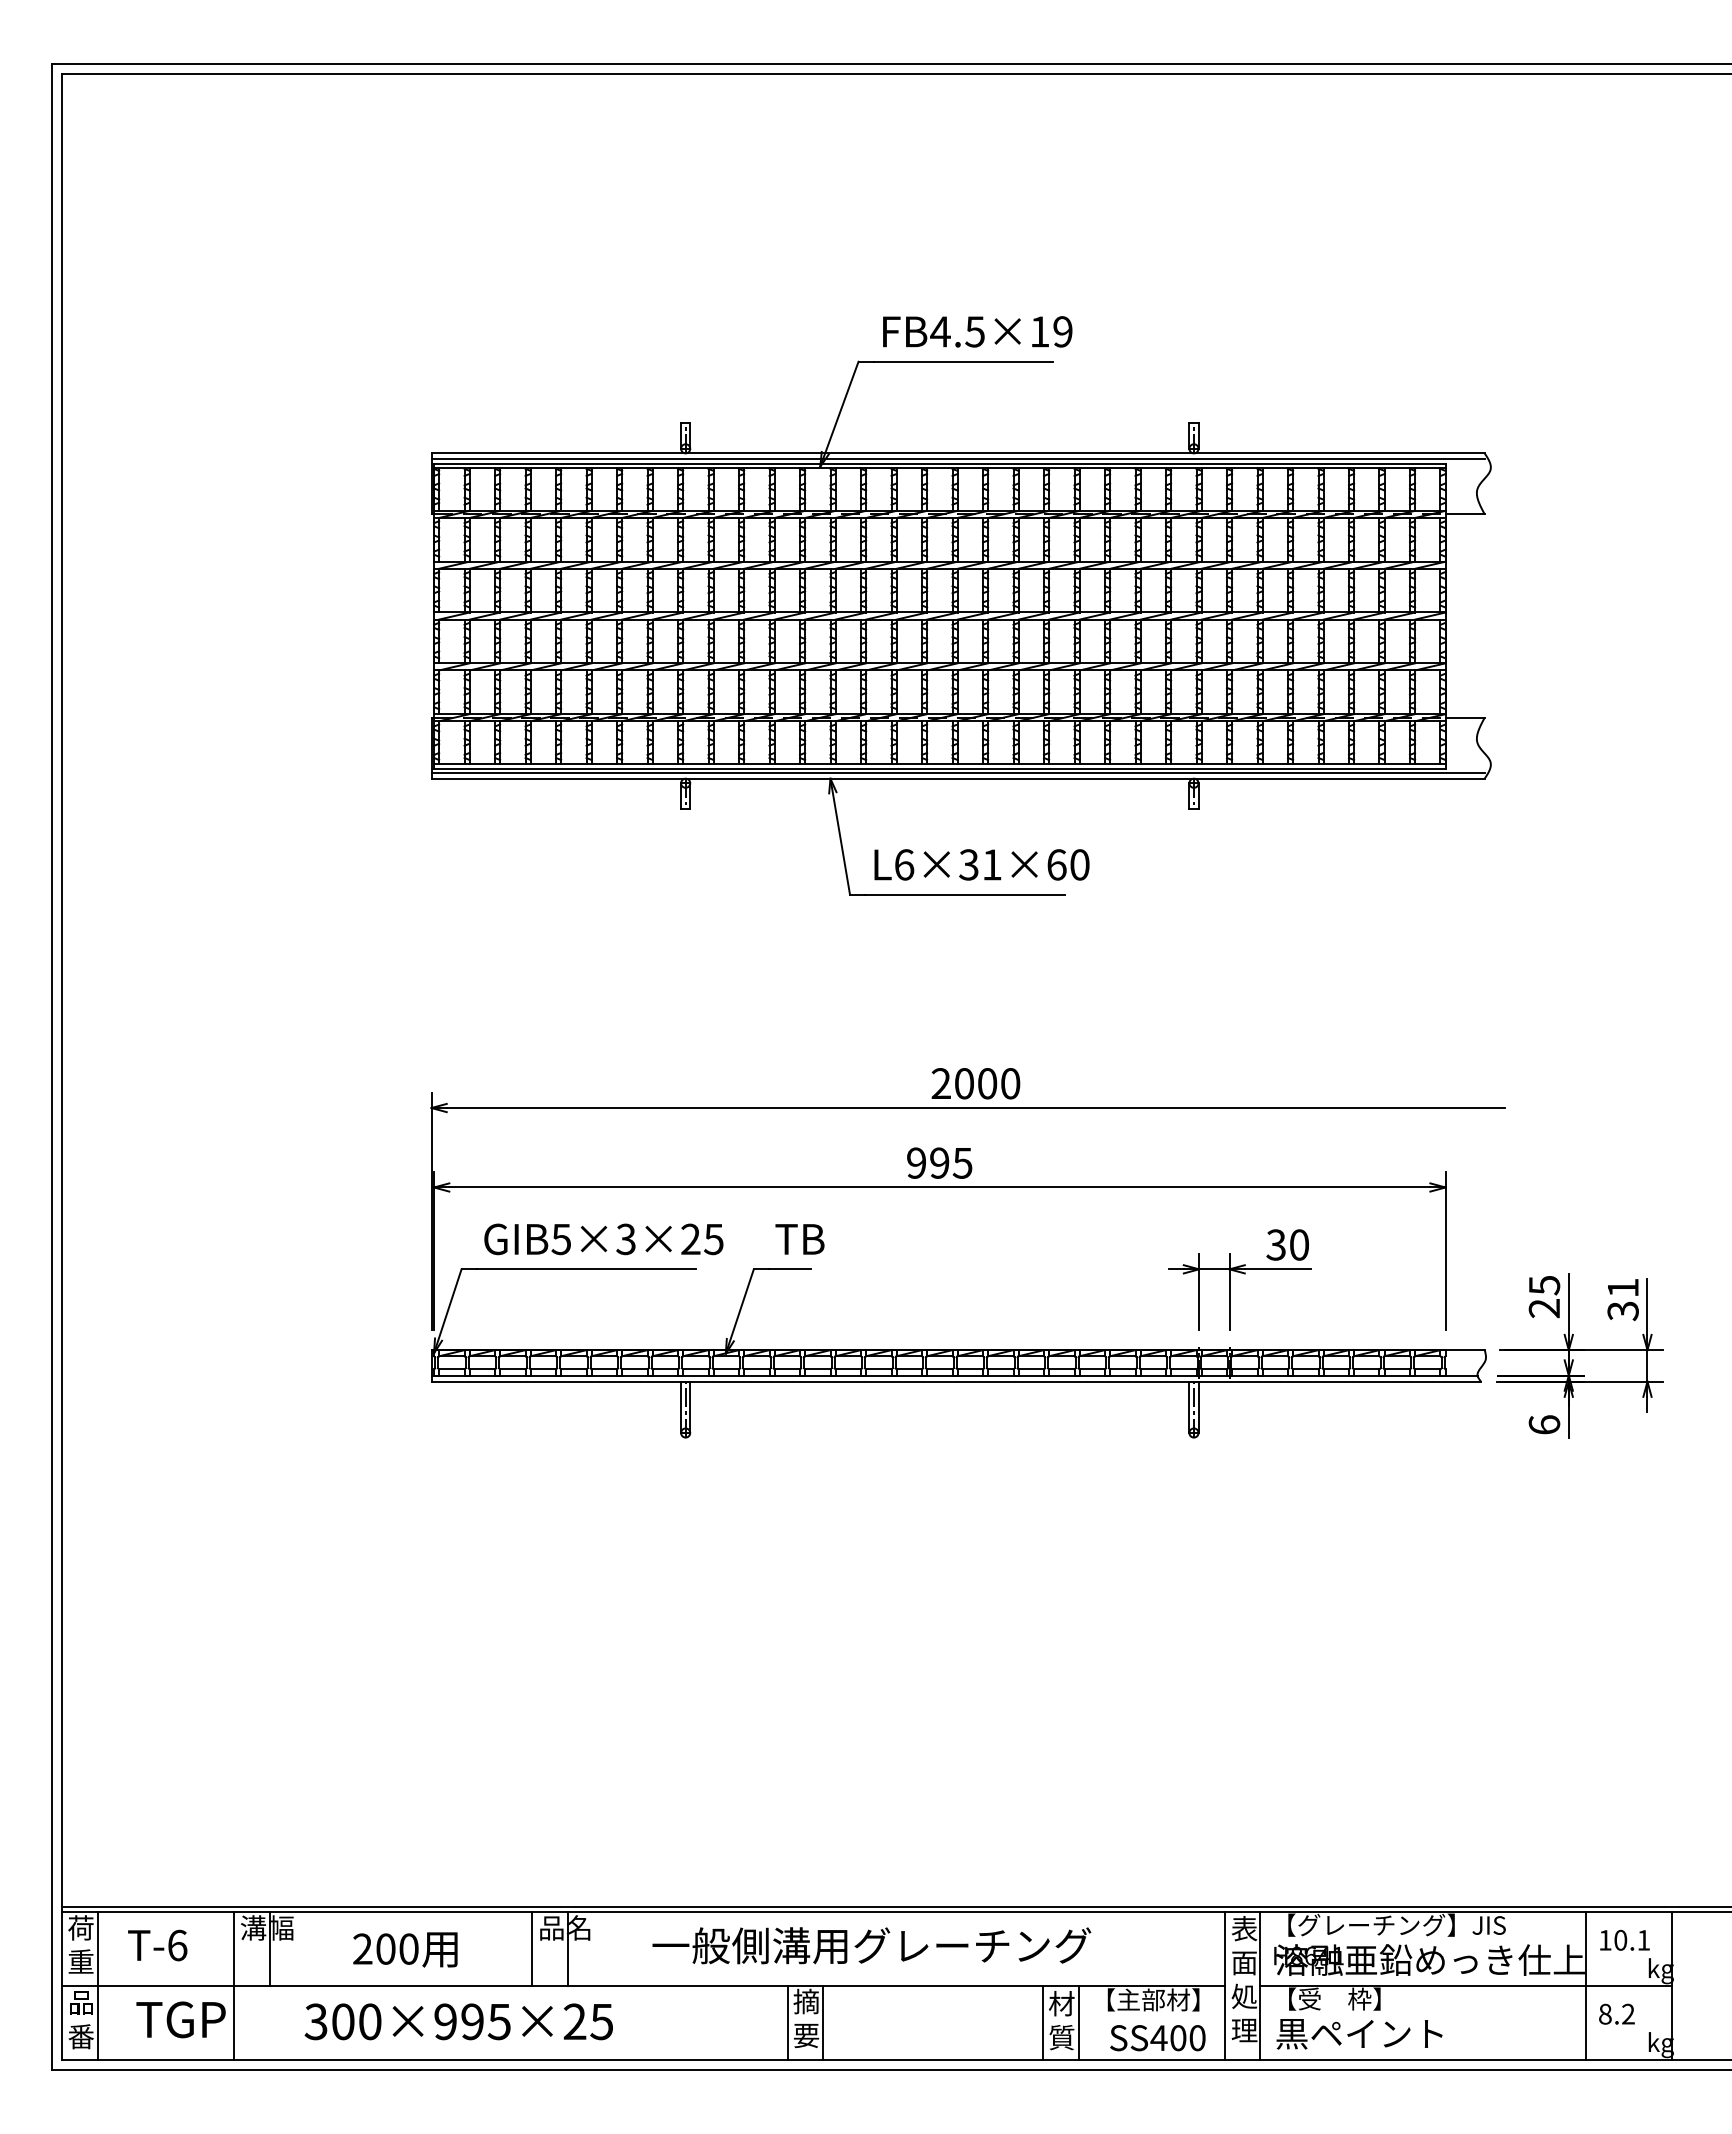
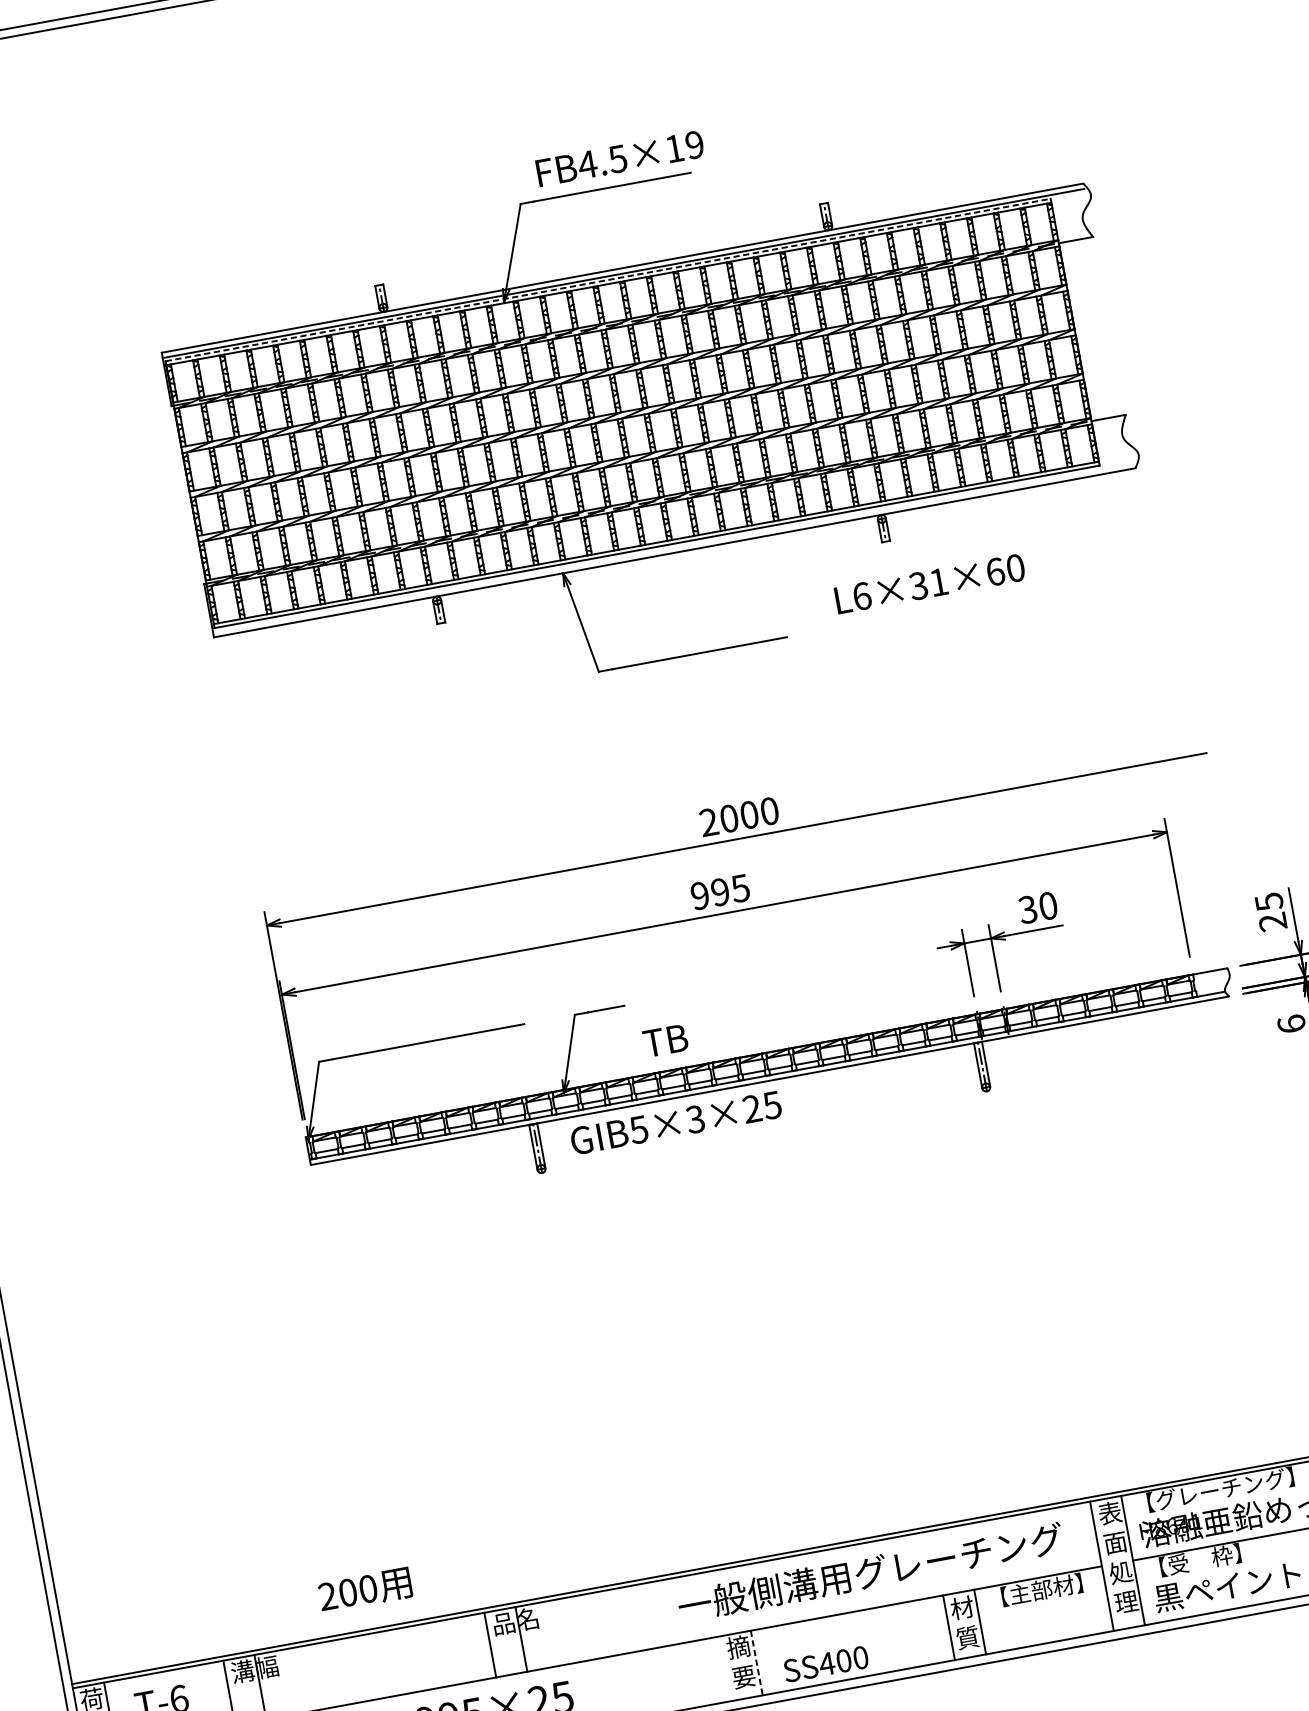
line: (939, 463) -> (607, 280), solid -> dashed
line: (957, 772) -> (673, 547), removed
text: (981, 864) -> (929, 583), moved
text: (603, 1239) -> (675, 1123), moved
text: (799, 1239) -> (665, 1040), moved
text: (871, 1945) -> (870, 1572), moved
text: (405, 1949) -> (365, 1589), moved
line: (787, 2022) -> (725, 1668), removed
line: (823, 2022) -> (756, 1662), solid -> dashed
text: (1157, 2038) -> (825, 1664), moved

